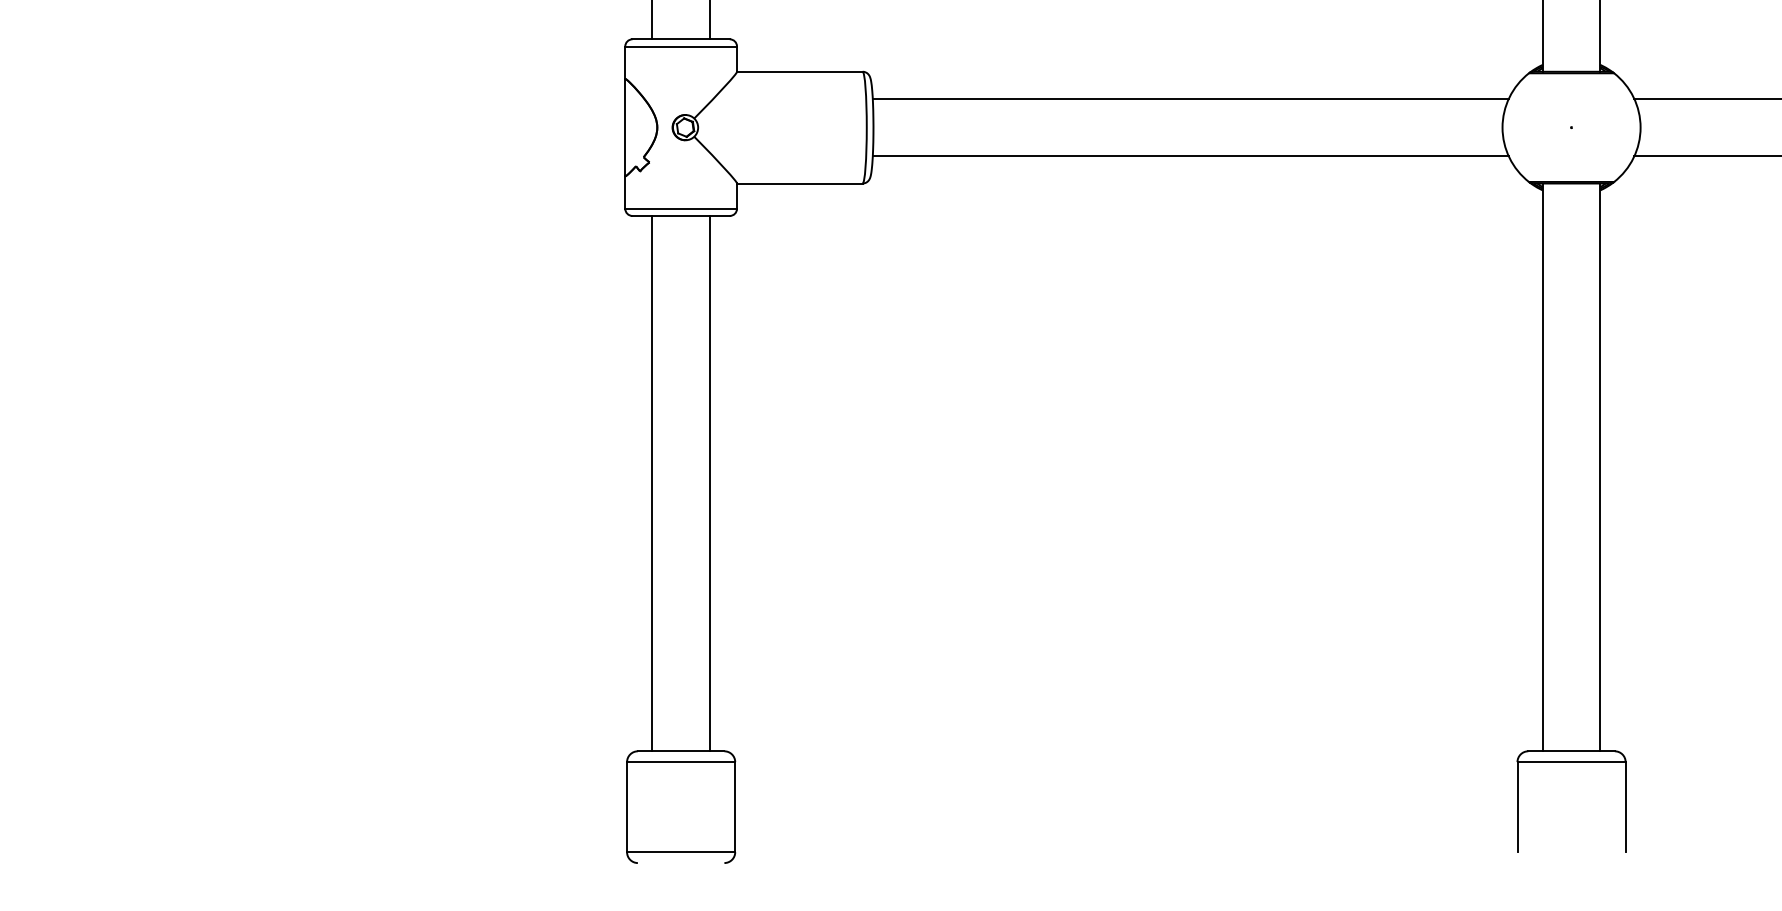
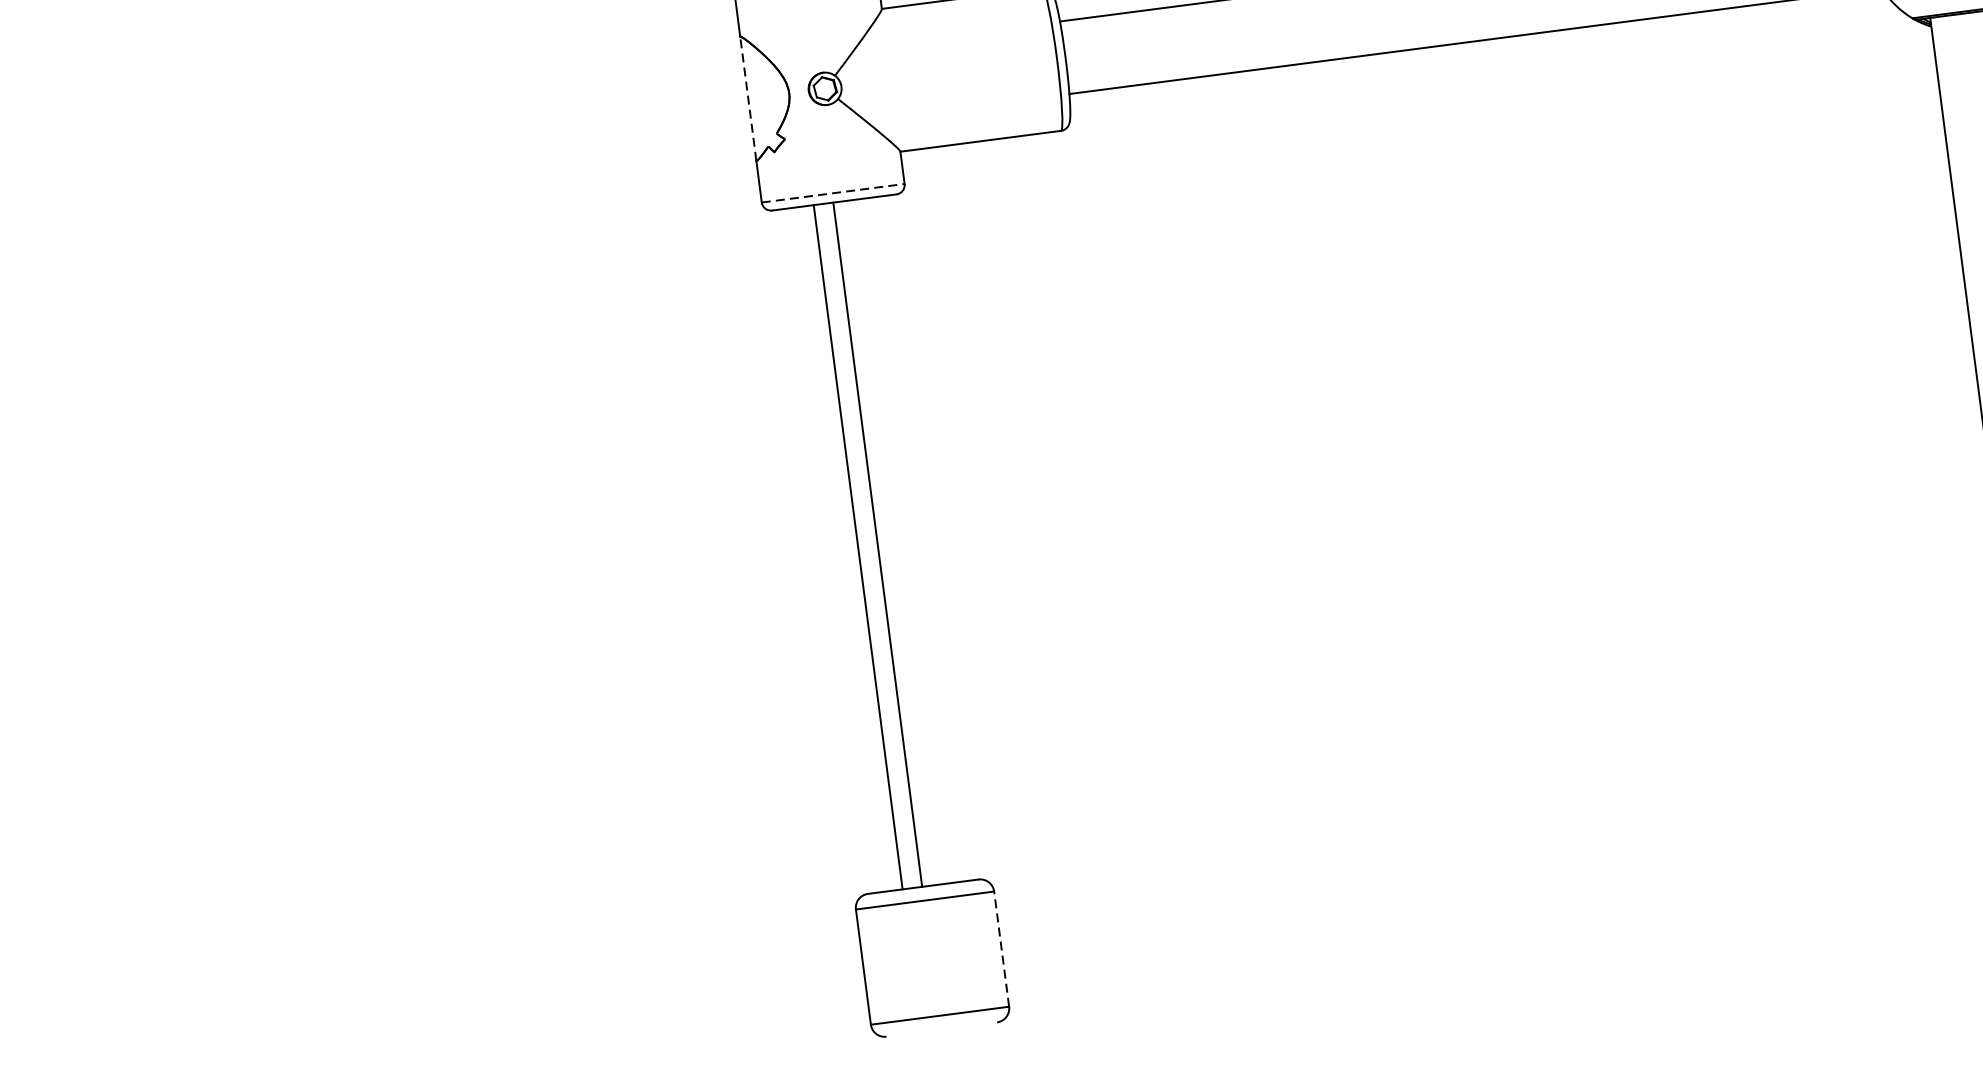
line: (625, 127) -> (748, 98), solid -> dashed
line: (681, 208) -> (833, 192), solid -> dashed
line: (652, 483) -> (877, 544), moved
line: (709, 483) -> (857, 547), moved
line: (735, 806) -> (1001, 948), solid -> dashed

